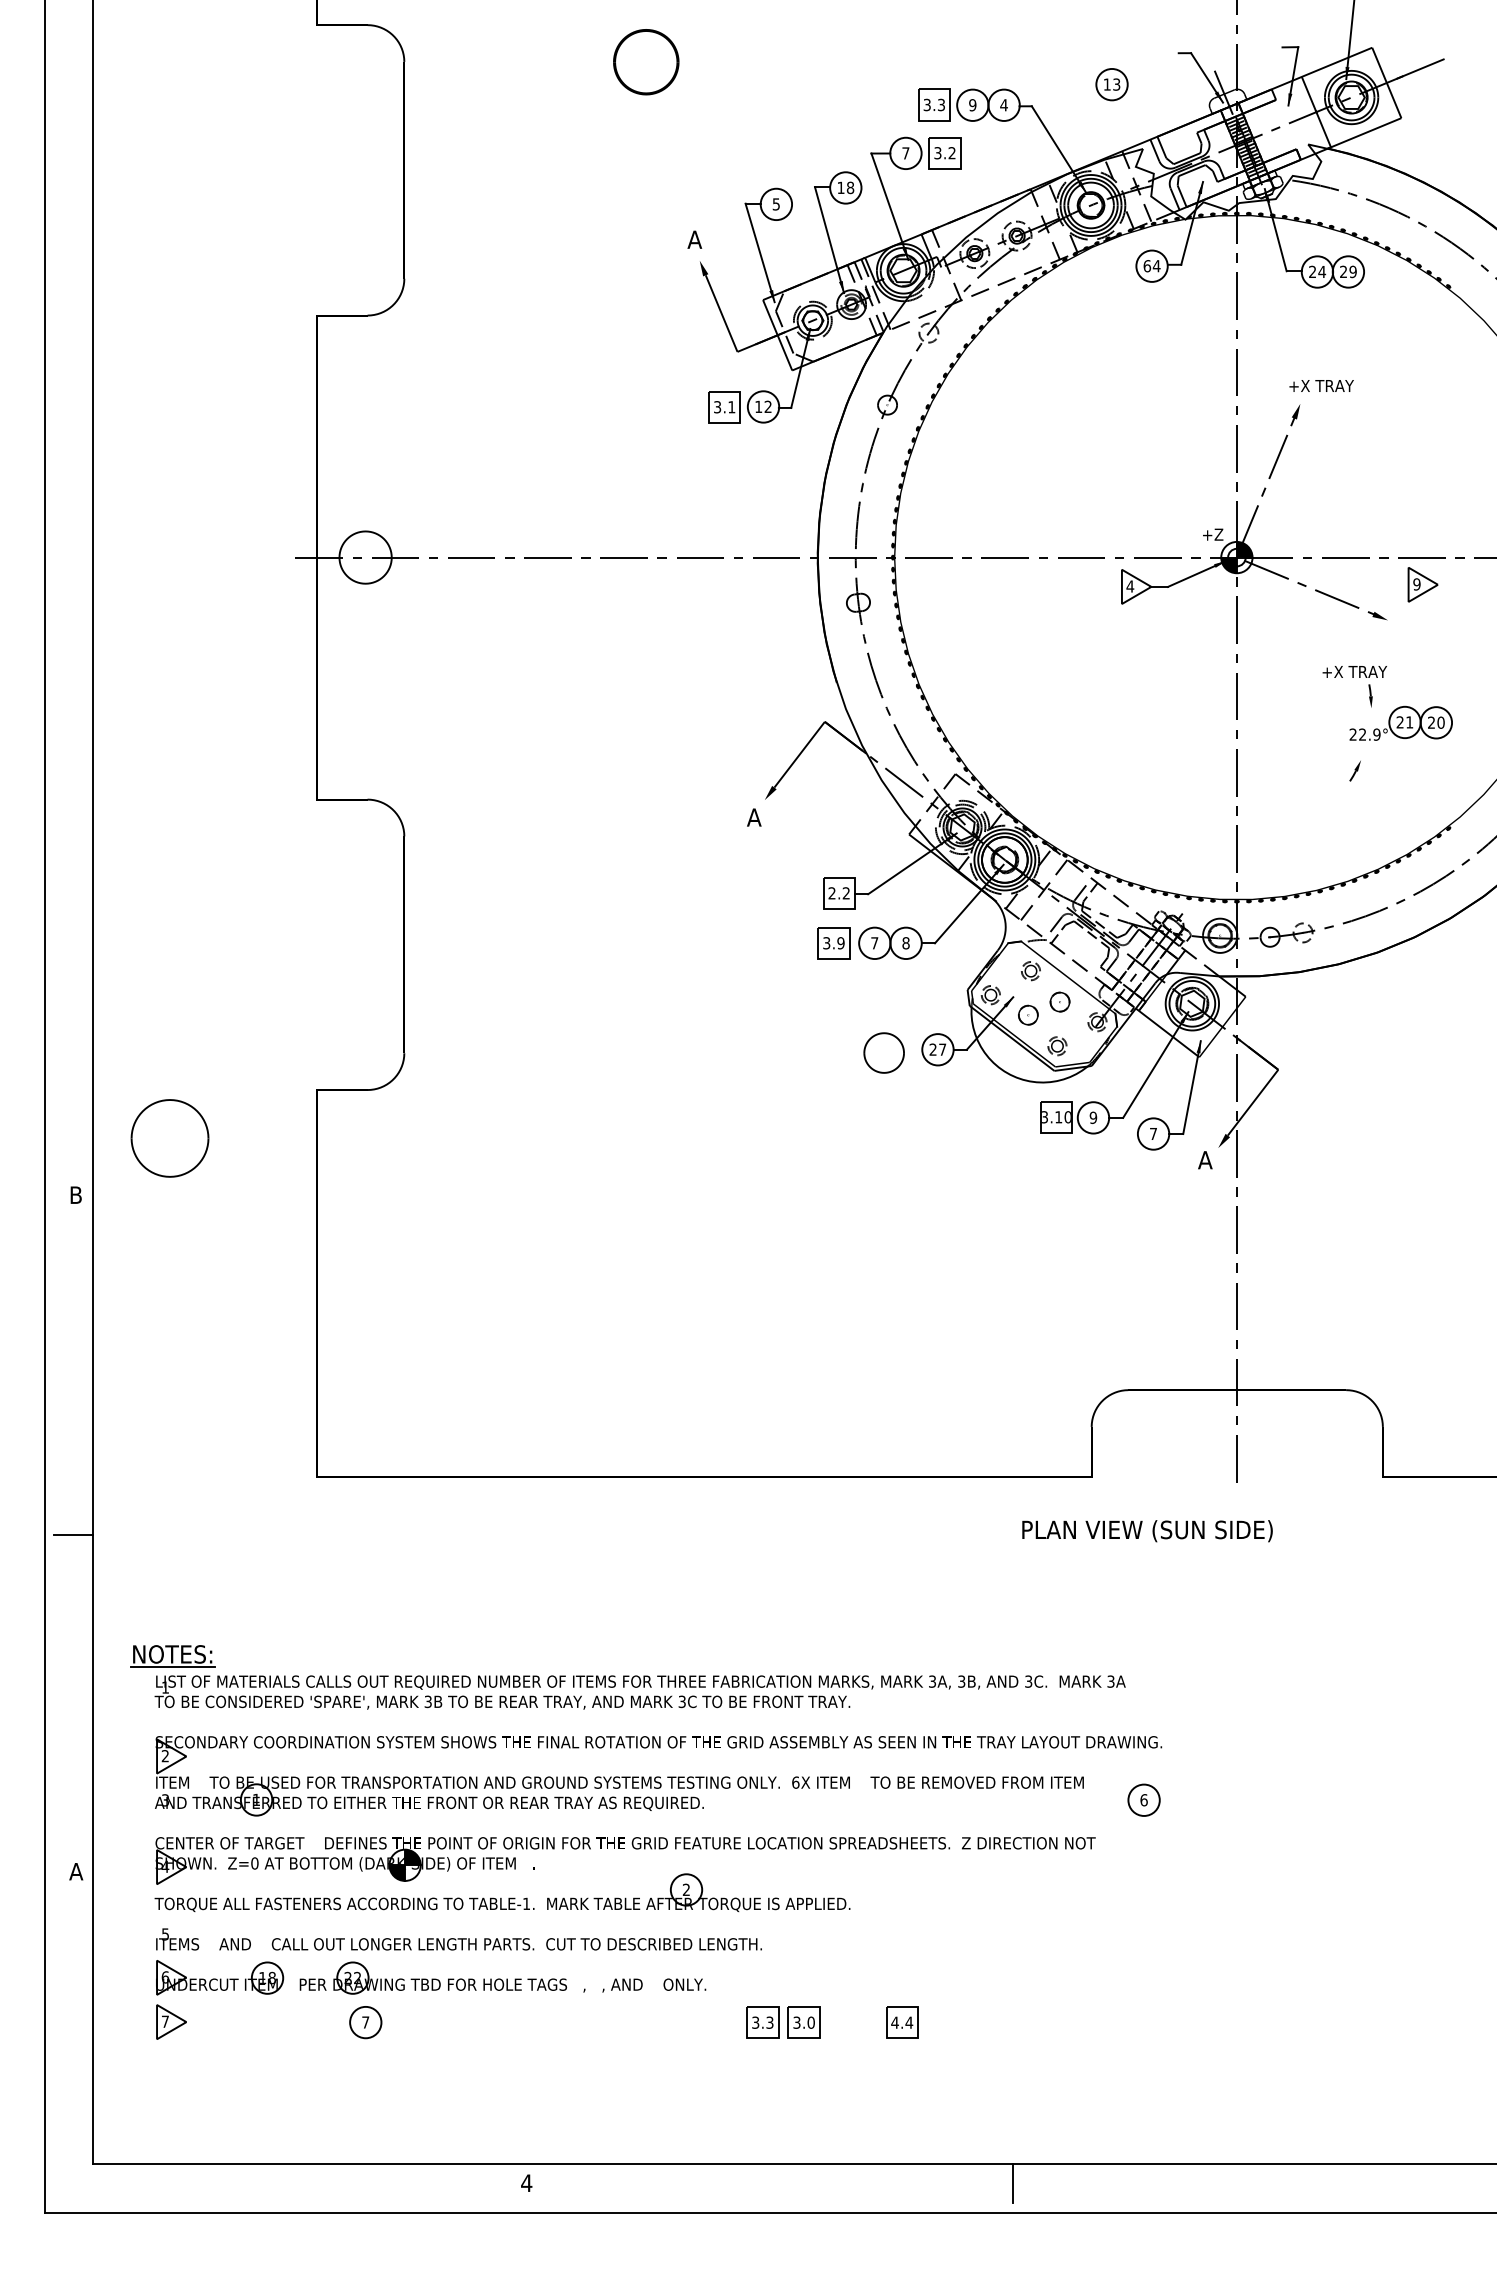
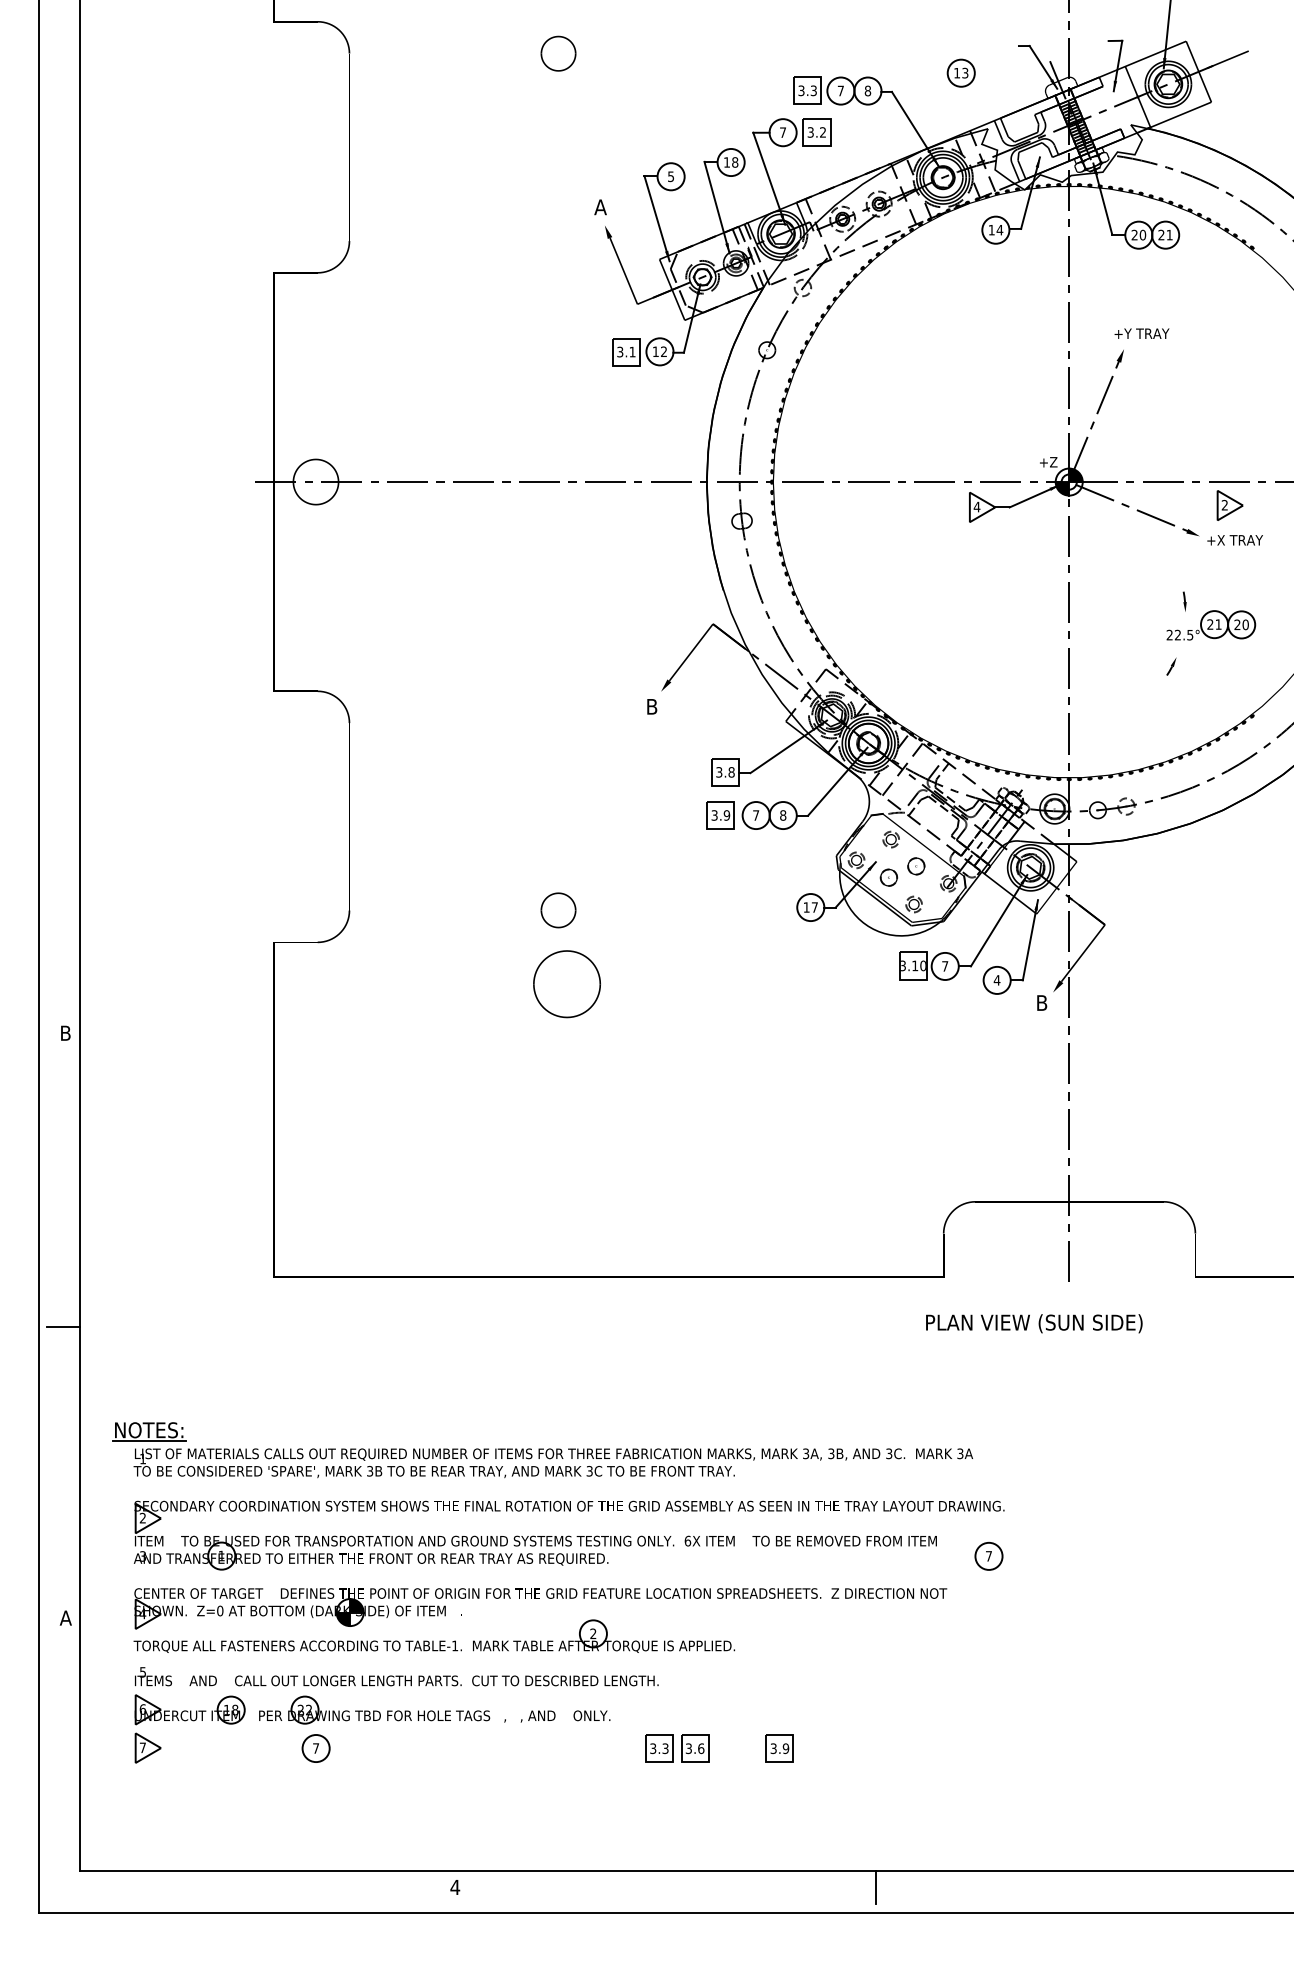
part: (645, 61) -> (557, 53), size x0.62
text: (972, 105) -> (840, 91), 9 -> 7
text: (1003, 105) -> (867, 91), 4 -> 8
text: (1147, 266) -> (991, 230), 64 -> 14
text: (1322, 271) -> (1143, 234), 24 -> 20
text: (1352, 271) -> (1169, 234), 29 -> 21
text: (1326, 385) -> (1146, 333), +X TRAY -> +Y TRAY
text: (1416, 584) -> (1224, 505), 9 -> 2
text: (1354, 671) -> (1234, 539), moved
text: (1376, 734) -> (1189, 635), 22.9° -> 22.5°
text: (754, 817) -> (652, 706), A -> B
text: (839, 893) -> (725, 772), 2.2 -> 3.8
text: (932, 1049) -> (806, 907), 27 -> 17
part: (883, 1052) -> (557, 909), moved
text: (1093, 1117) -> (945, 966), 9 -> 7
text: (1153, 1133) -> (997, 979), 7 -> 4
part: (169, 1138) -> (566, 984), moved
text: (1205, 1160) -> (1042, 1003), A -> B
text: (1147, 1531) -> (1034, 1324), moved
text: (1143, 1800) -> (988, 1556), 6 -> 7
text: (810, 2022) -> (700, 1748), 3.0 -> 3.6
text: (902, 2022) -> (780, 1748), 4.4 -> 3.9

